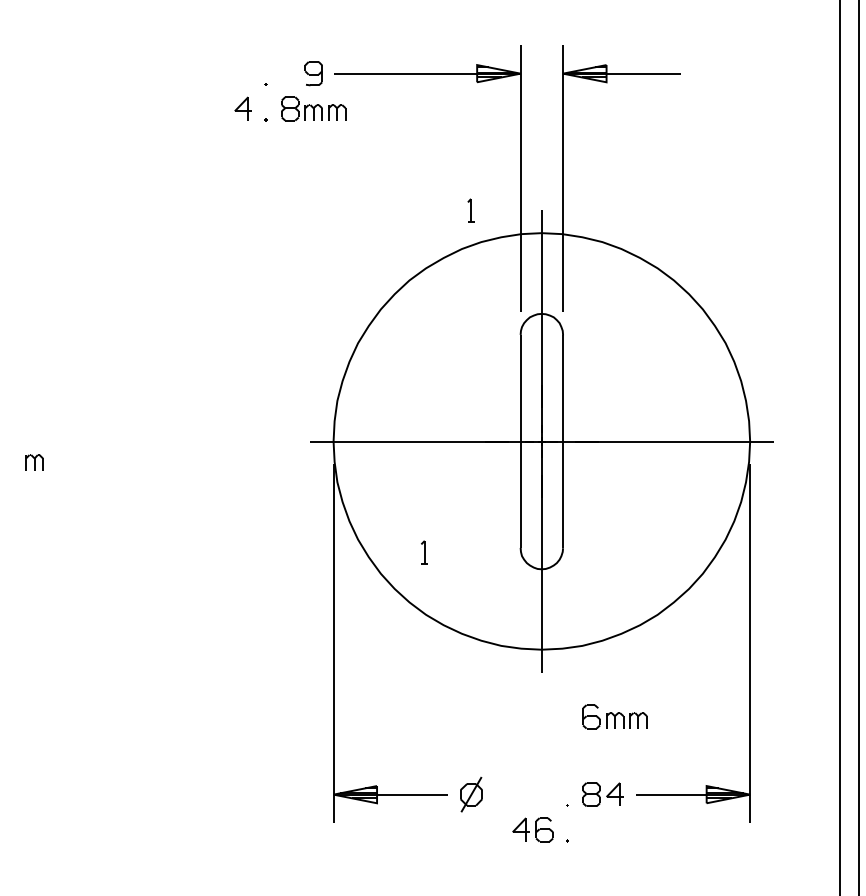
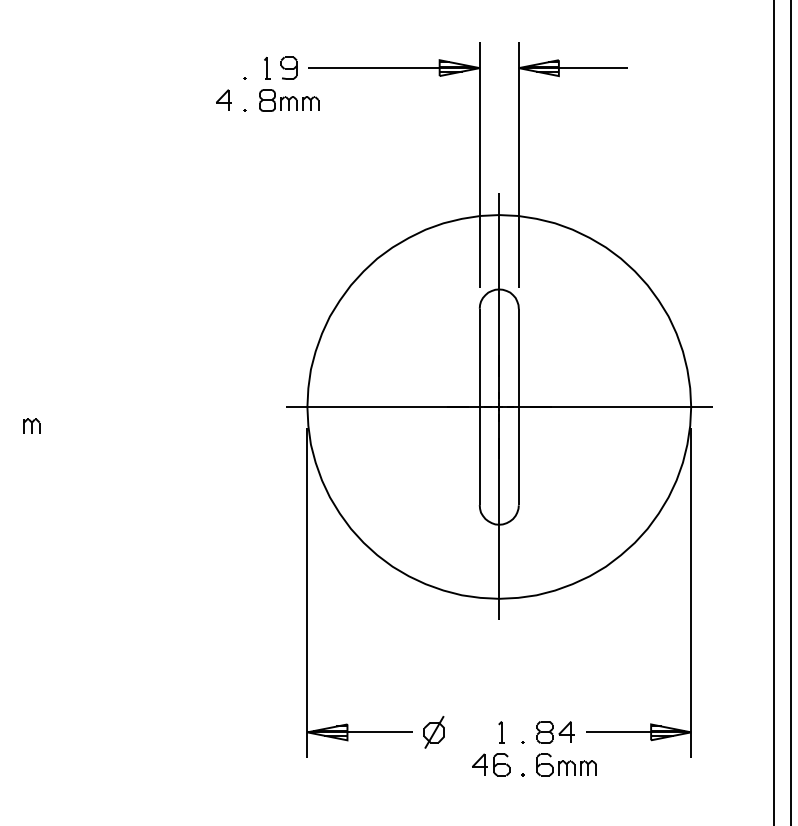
part: (470, 210) -> (266, 67), moved
part: (424, 552) -> (501, 732), moved
part: (614, 716) -> (566, 764), moved

